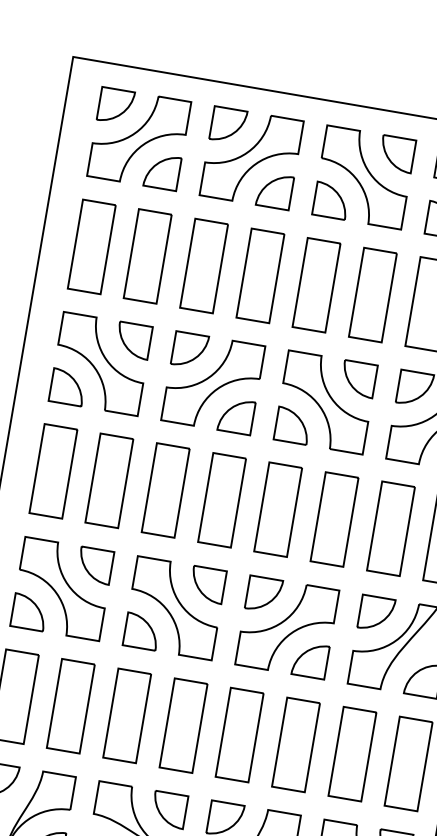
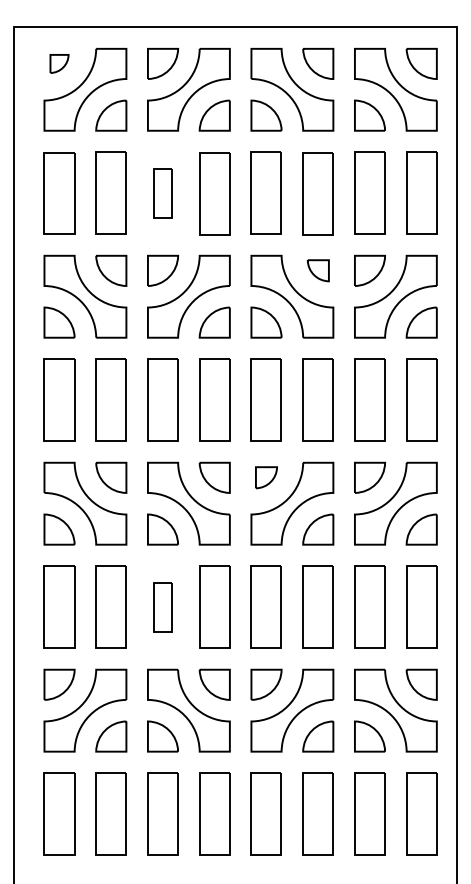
part: (115, 105) -> (59, 63), size x0.6
part: (203, 265) -> (162, 192), size x0.6
part: (359, 378) -> (318, 270), size x0.7
part: (264, 594) -> (266, 477), size x0.7
part: (126, 715) -> (162, 606), size x0.6

